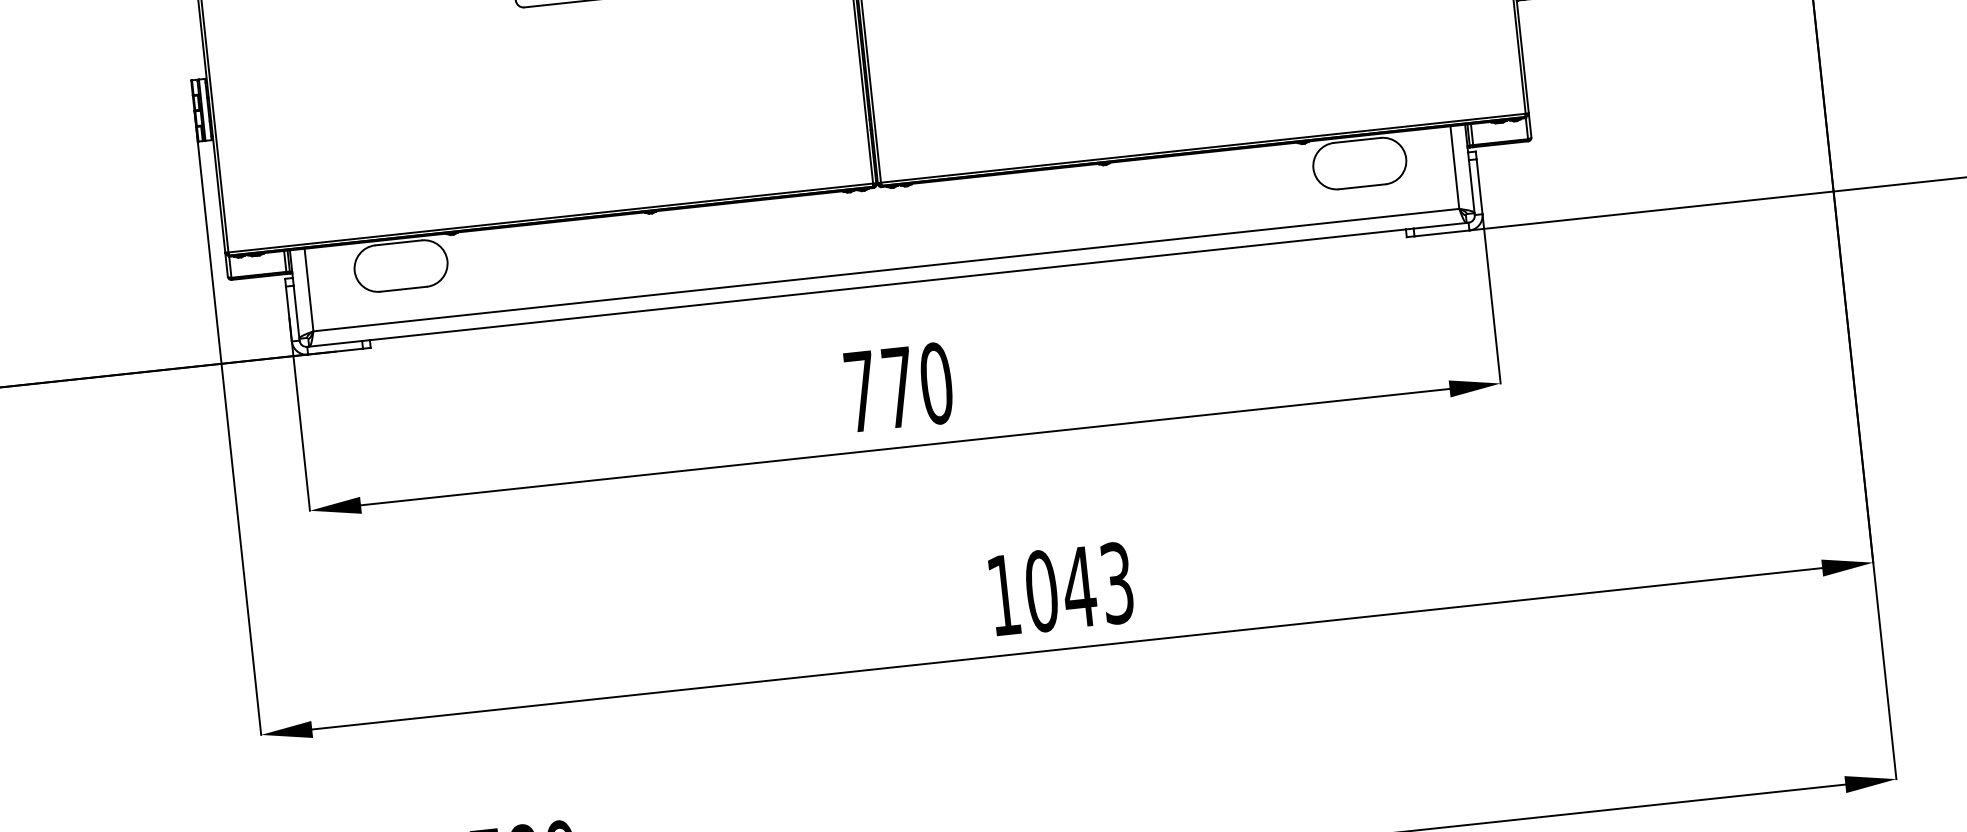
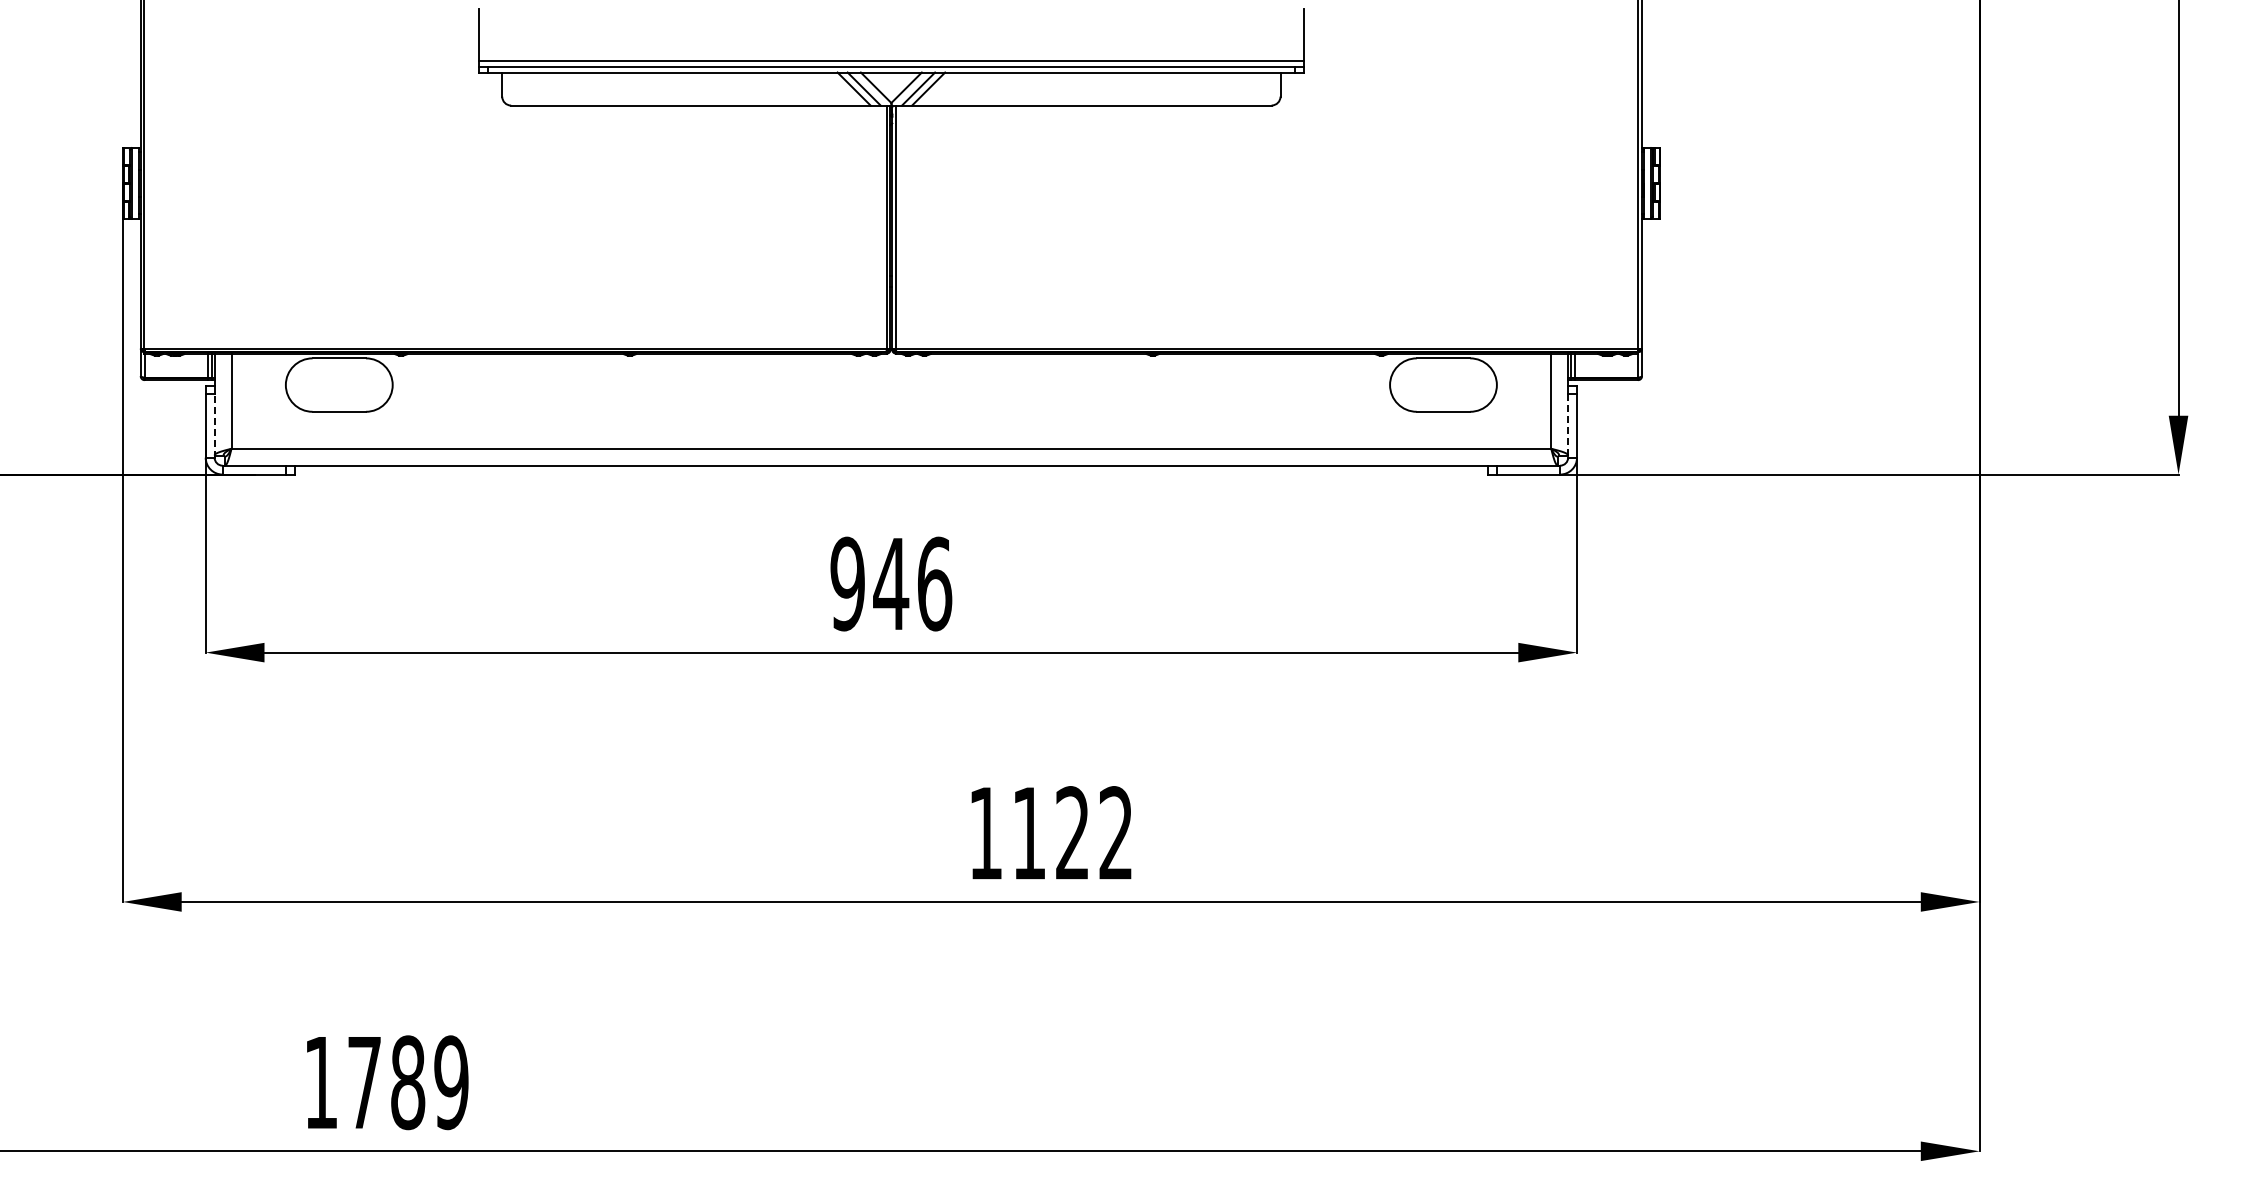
line: (1472, 187) -> (1568, 426), solid -> dashed
line: (296, 313) -> (214, 426), solid -> dashed
text: (898, 387) -> (891, 583), 770 -> 946
text: (1079, 587) -> (1072, 833), 1043 -> 1122

